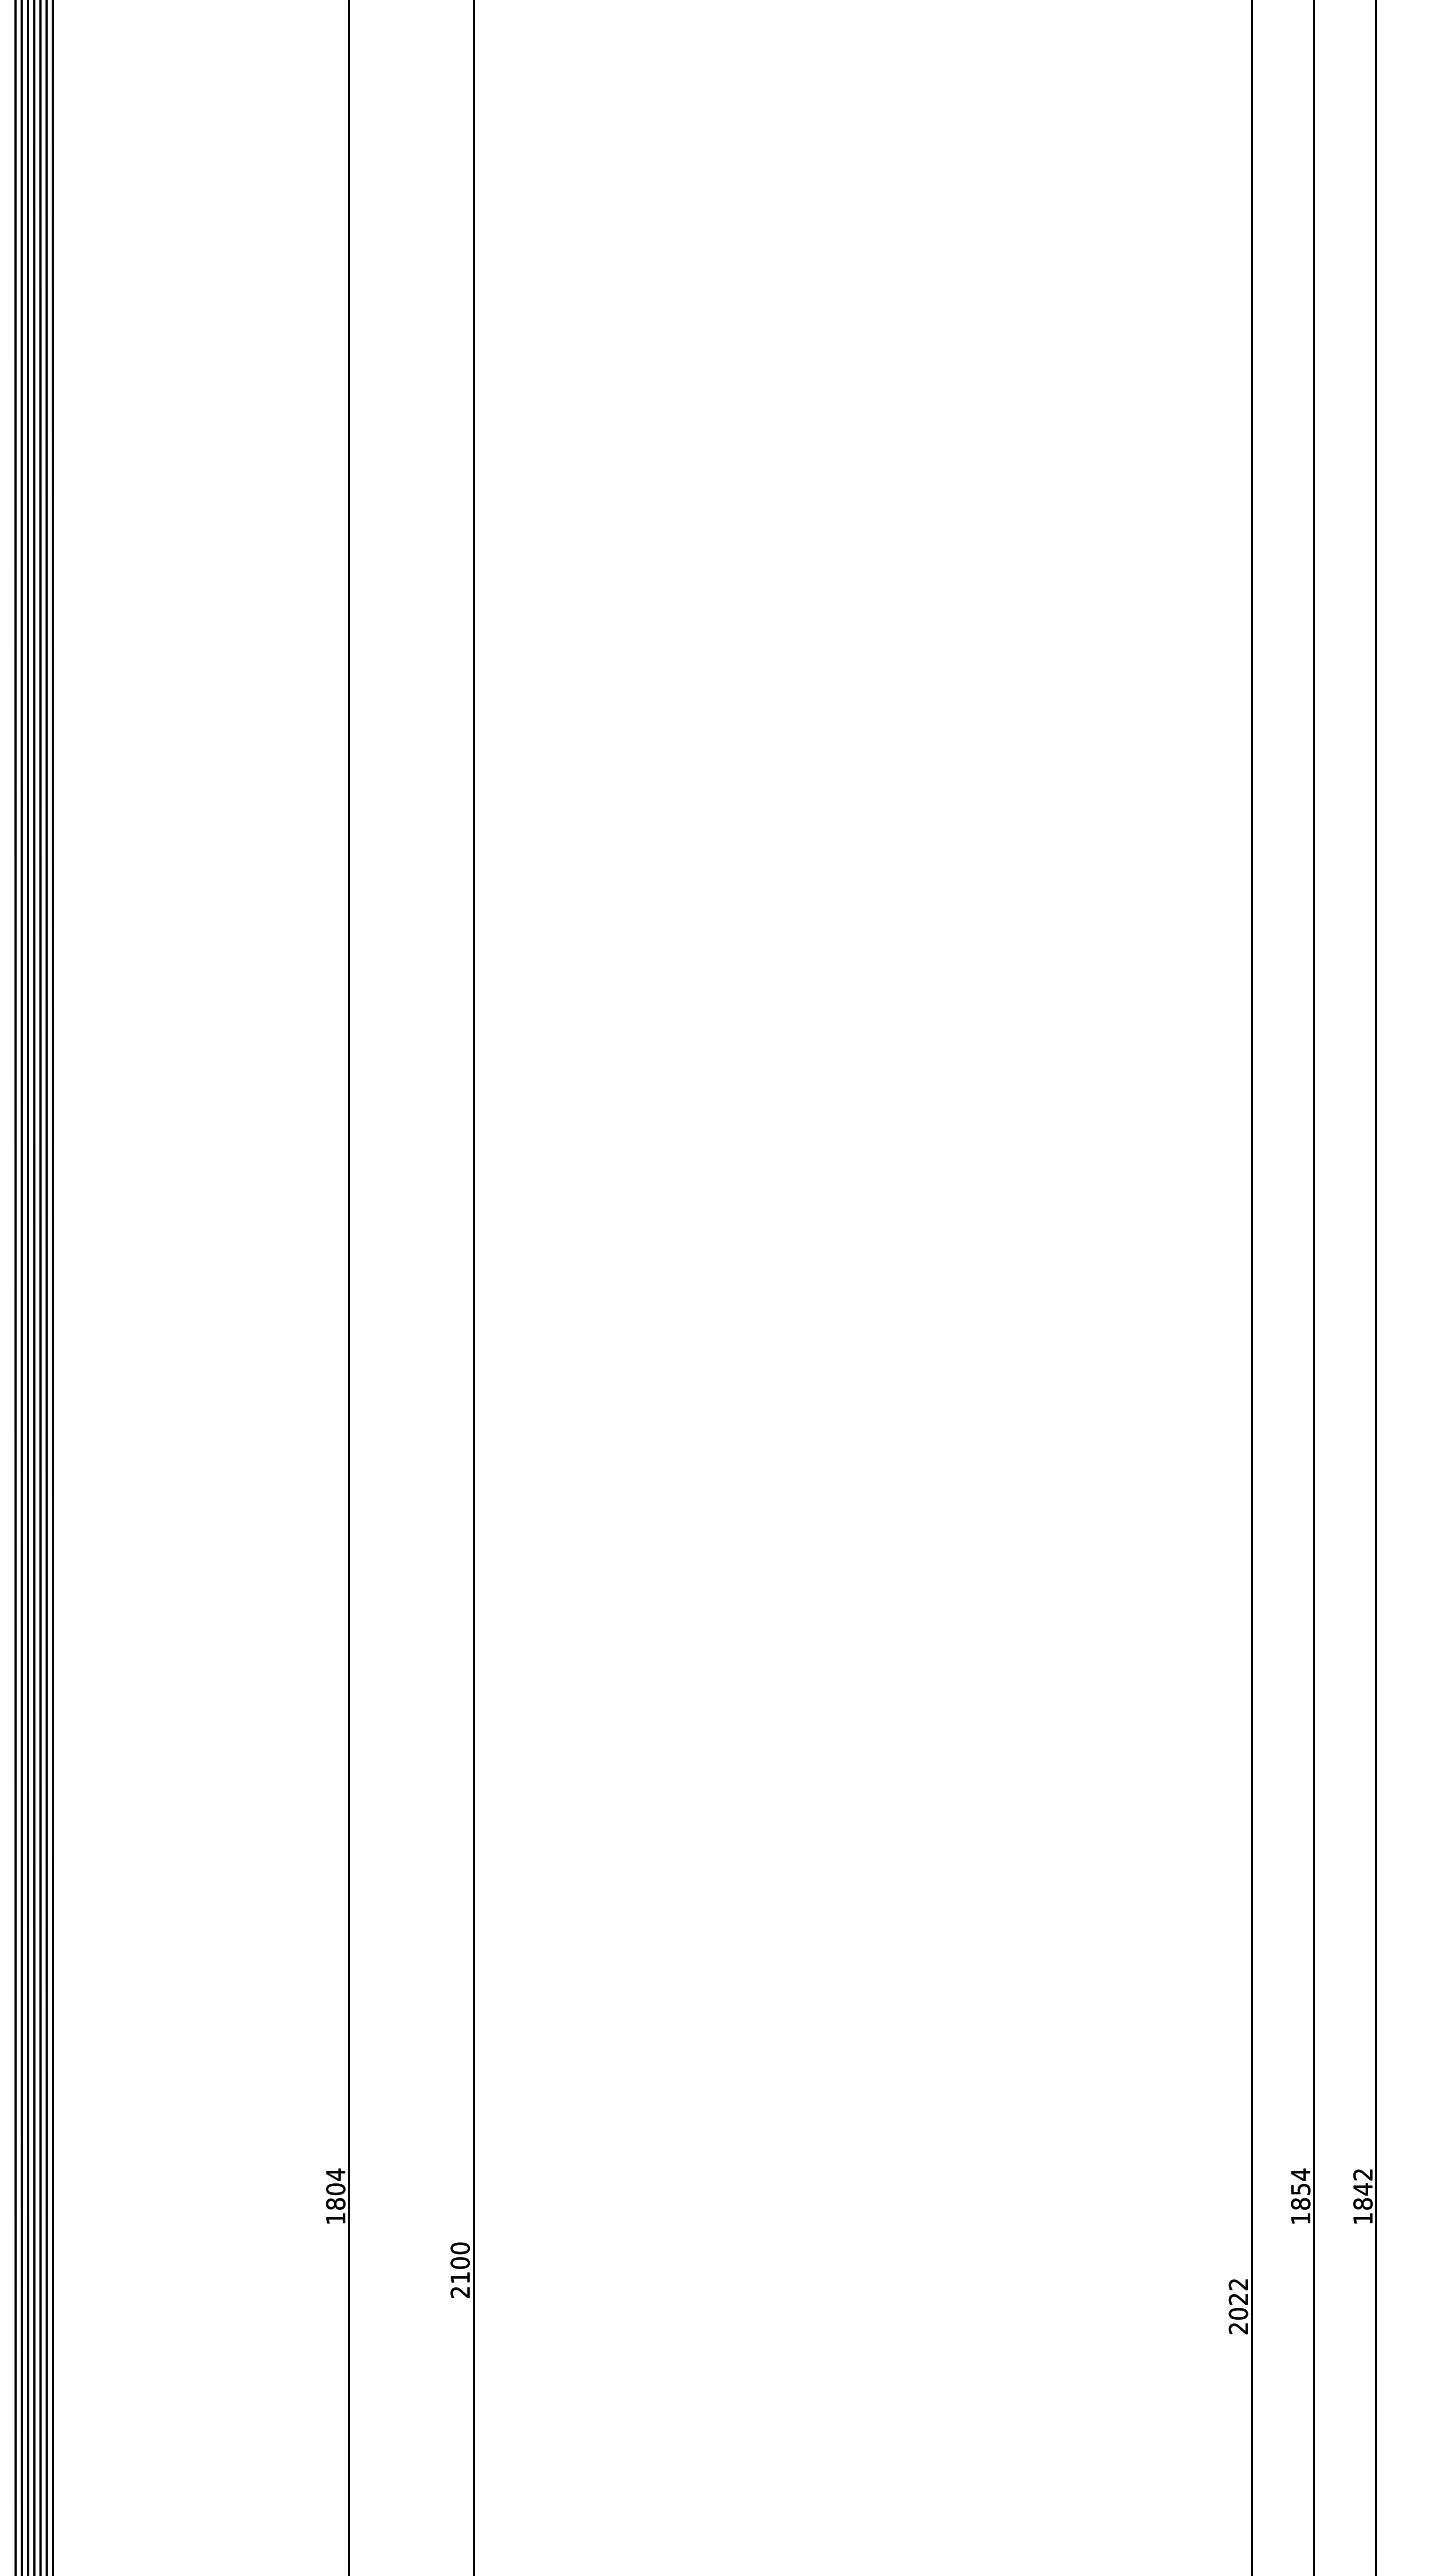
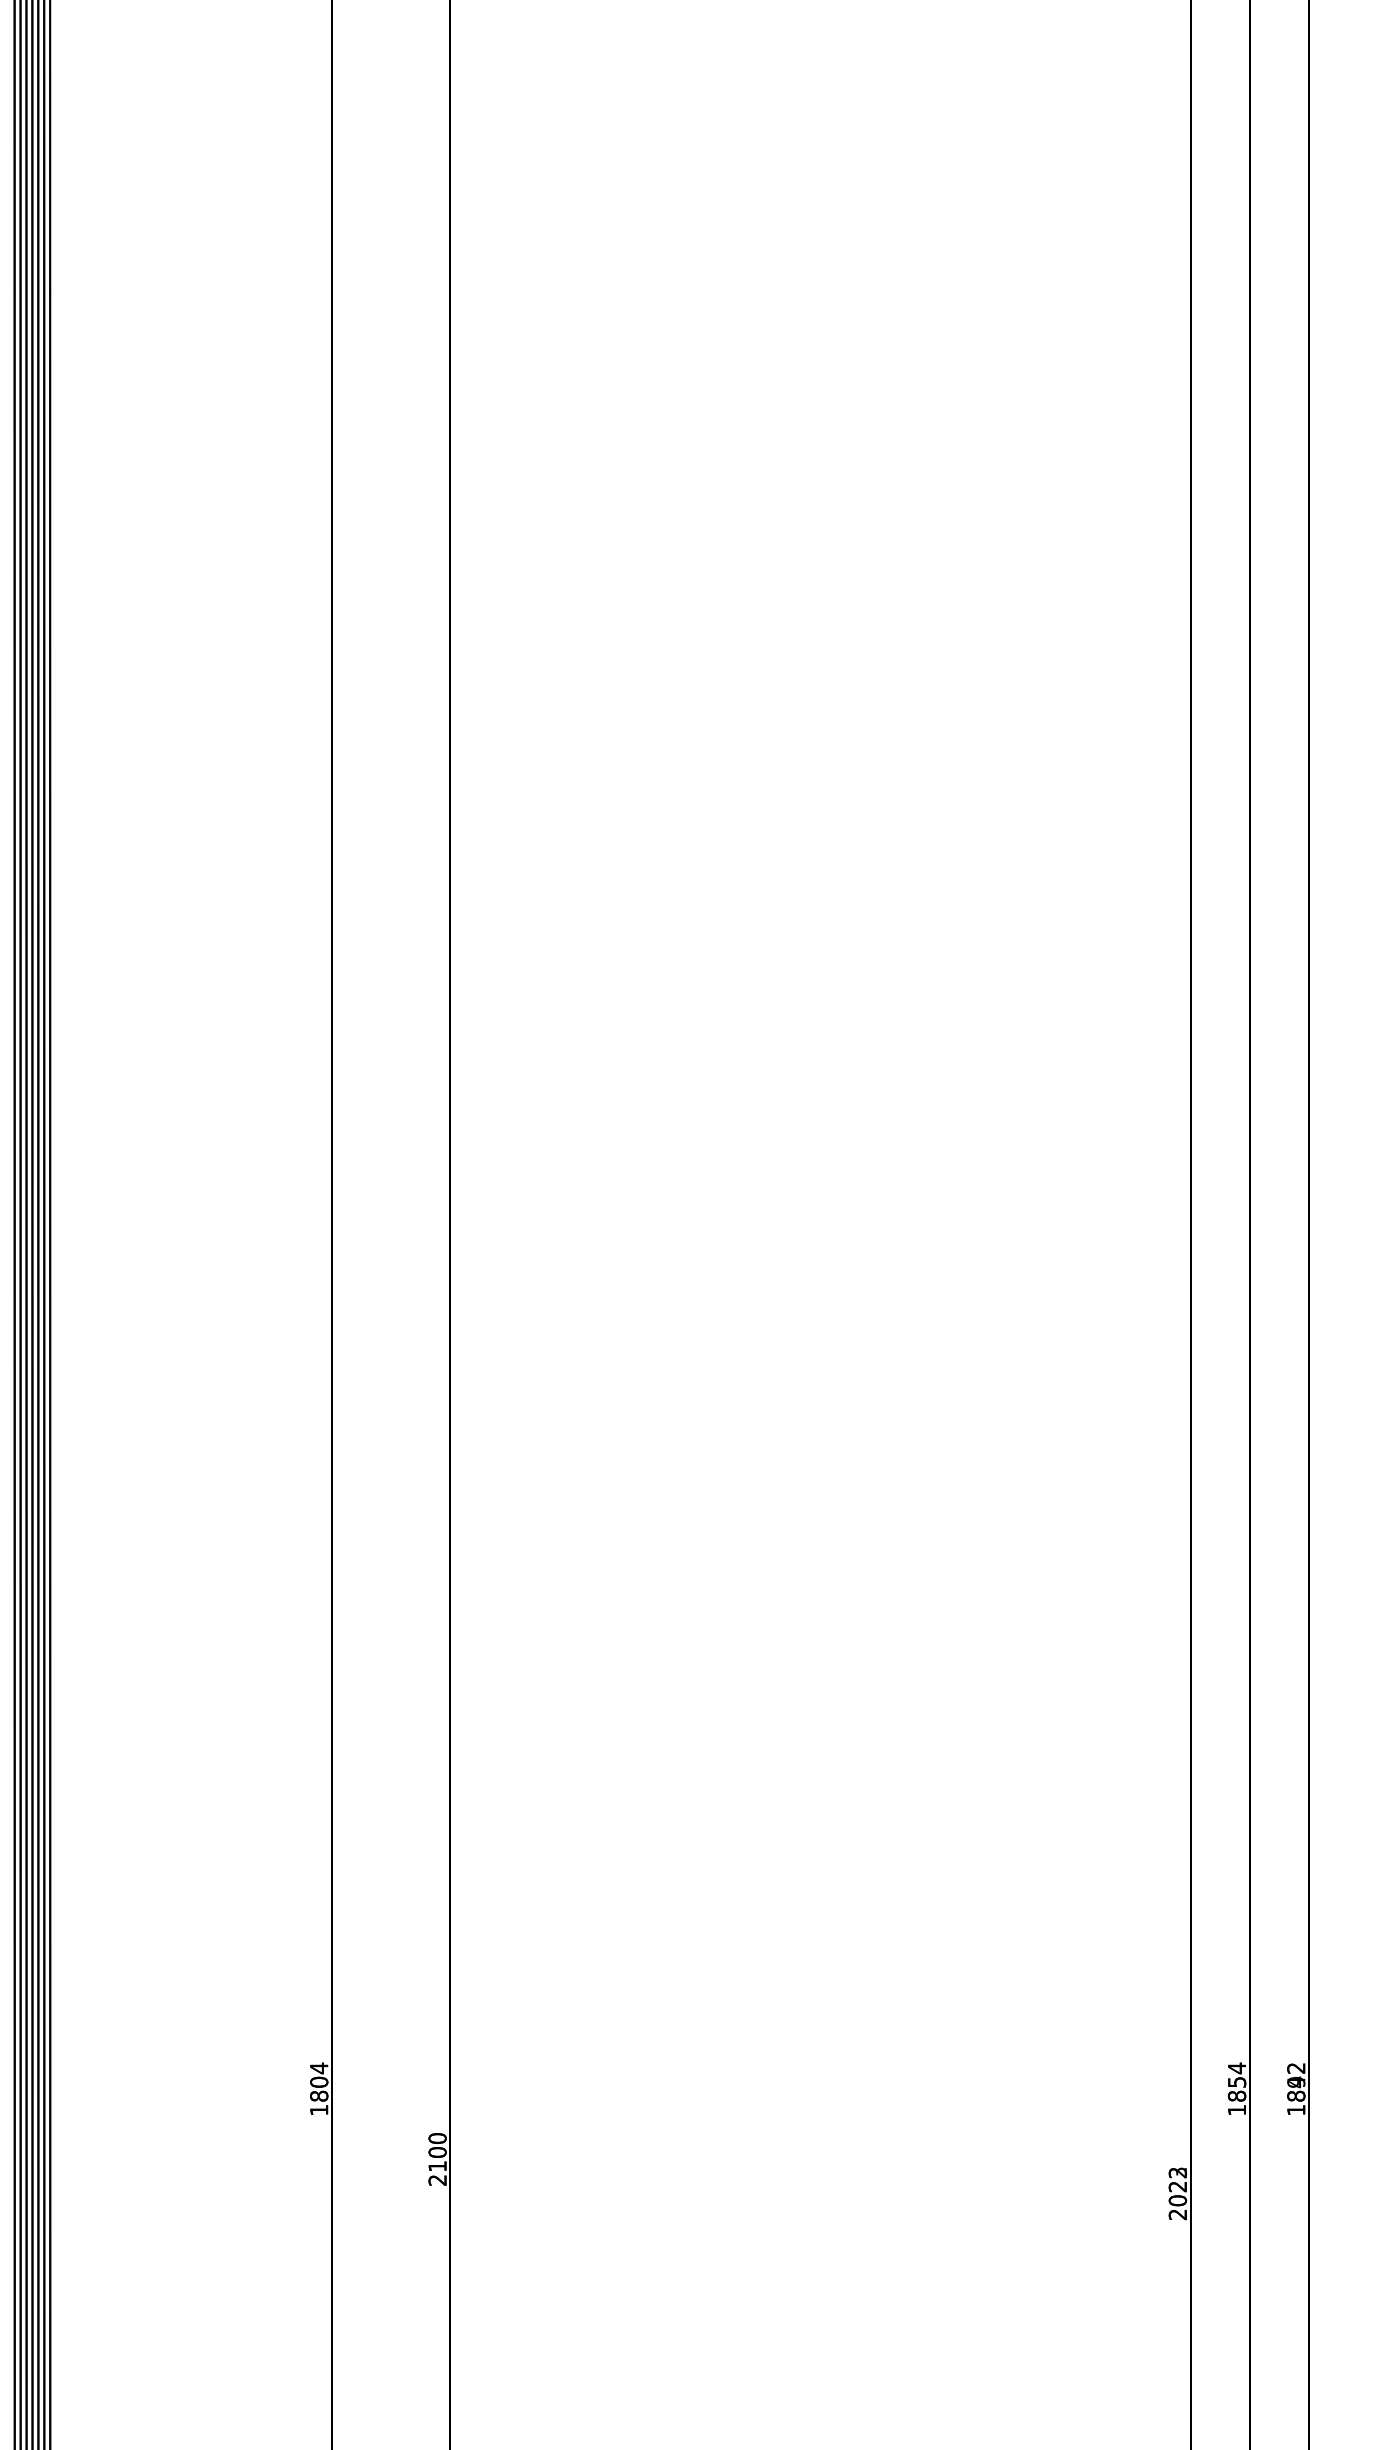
text: (1362, 2189) -> (1295, 2082), 1842 -> 1892
text: (1238, 2284) -> (1177, 2172), 2022 -> 2023

